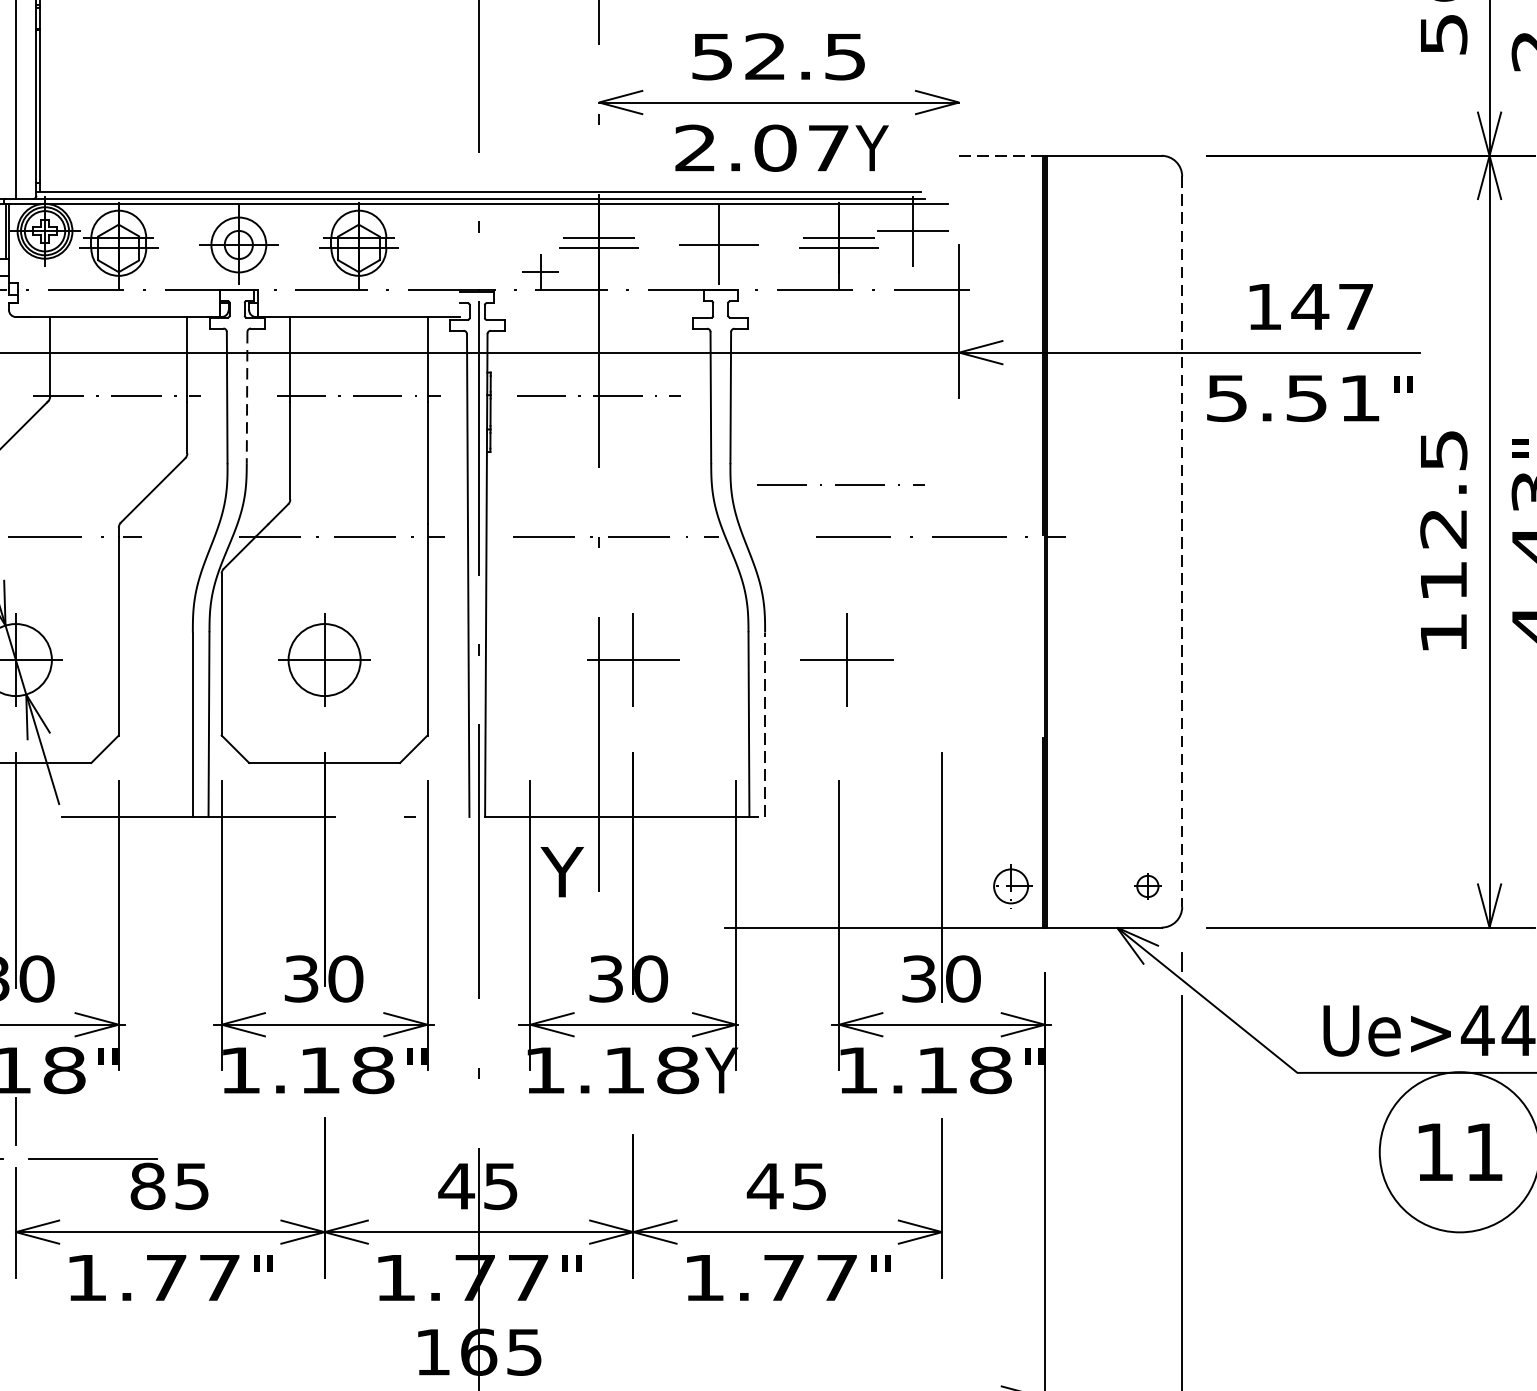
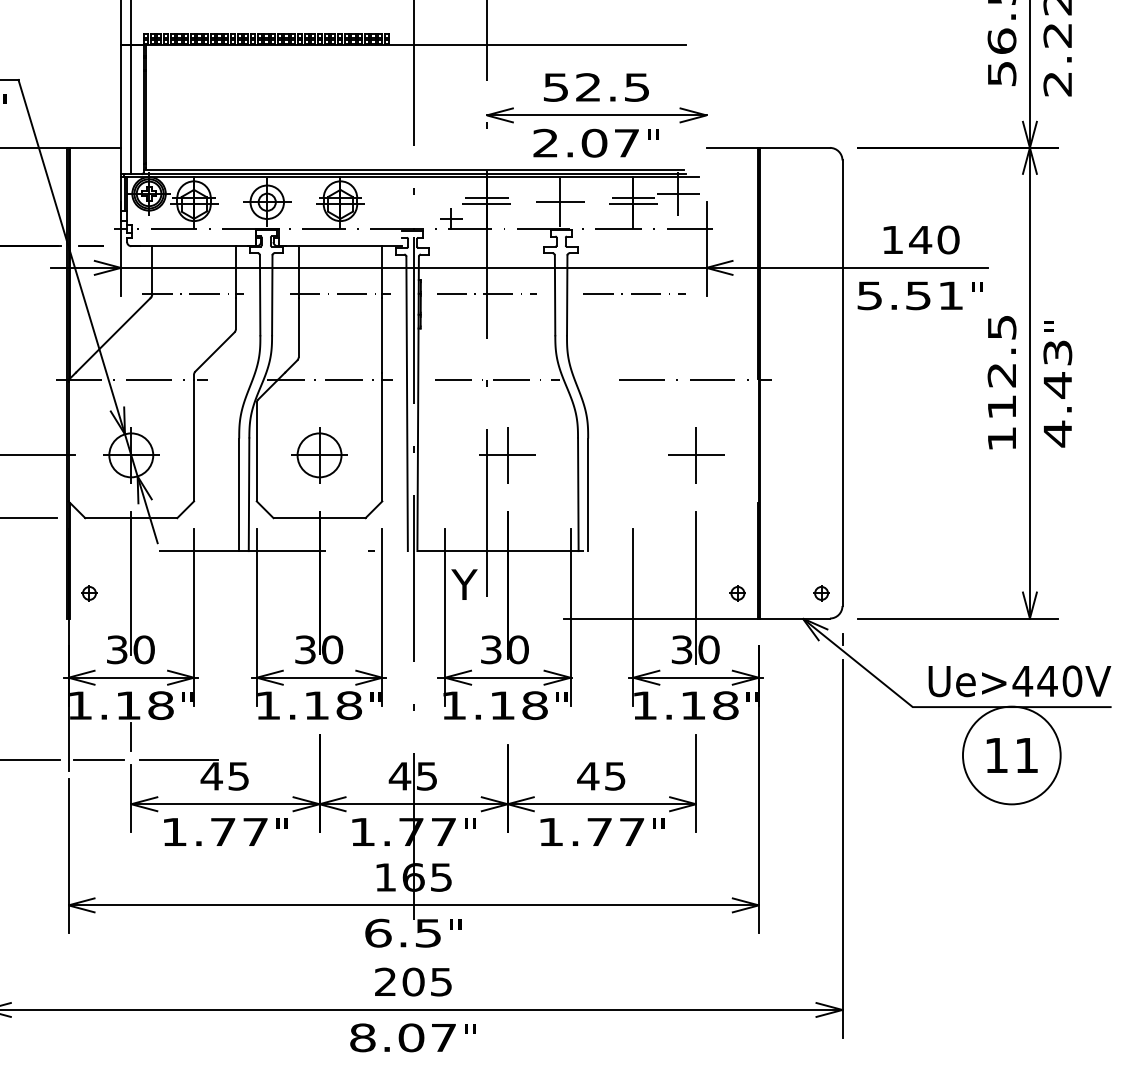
text: (872, 148) -> (653, 143), Y -> "
line: (1001, 155) -> (732, 147), dashed -> solid
text: (1356, 306) -> (948, 239), 147 -> 140
line: (247, 397) -> (272, 295), dashed -> solid
line: (841, 483) -> (634, 293), moved
line: (1182, 542) -> (842, 383), dashed -> solid
part: (847, 660) -> (696, 455), moved
line: (765, 724) -> (588, 494), dashed -> solid
part: (1009, 886) -> (737, 593), size x0.62
text: (719, 1070) -> (560, 705), Y -> "
text: (147, 1186) -> (211, 776), 85 -> 45

